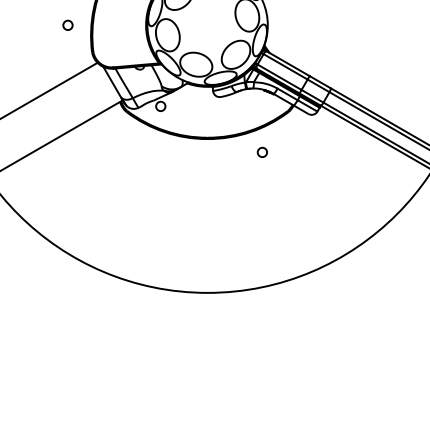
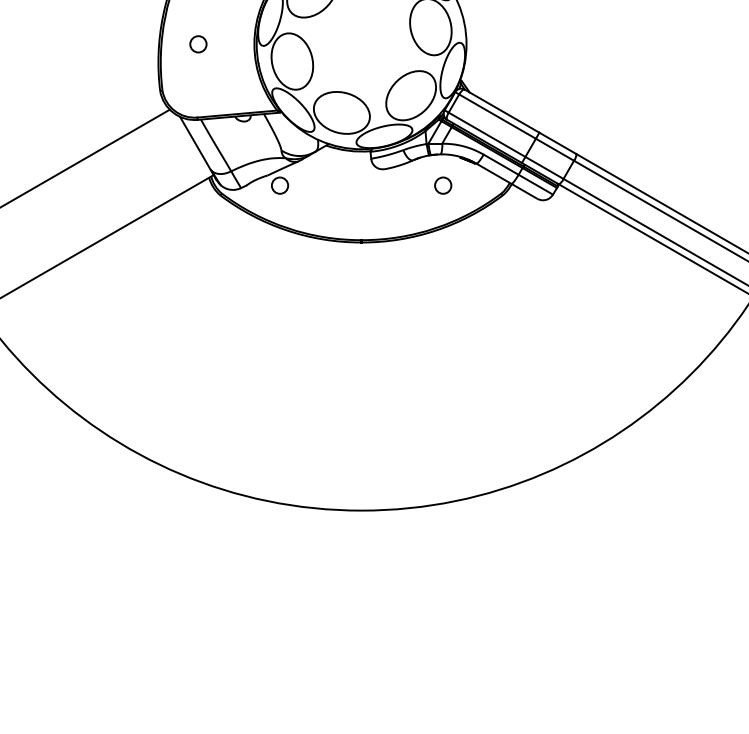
circle: (67, 24) -> (197, 42), moved
circle: (261, 151) -> (441, 183), moved

